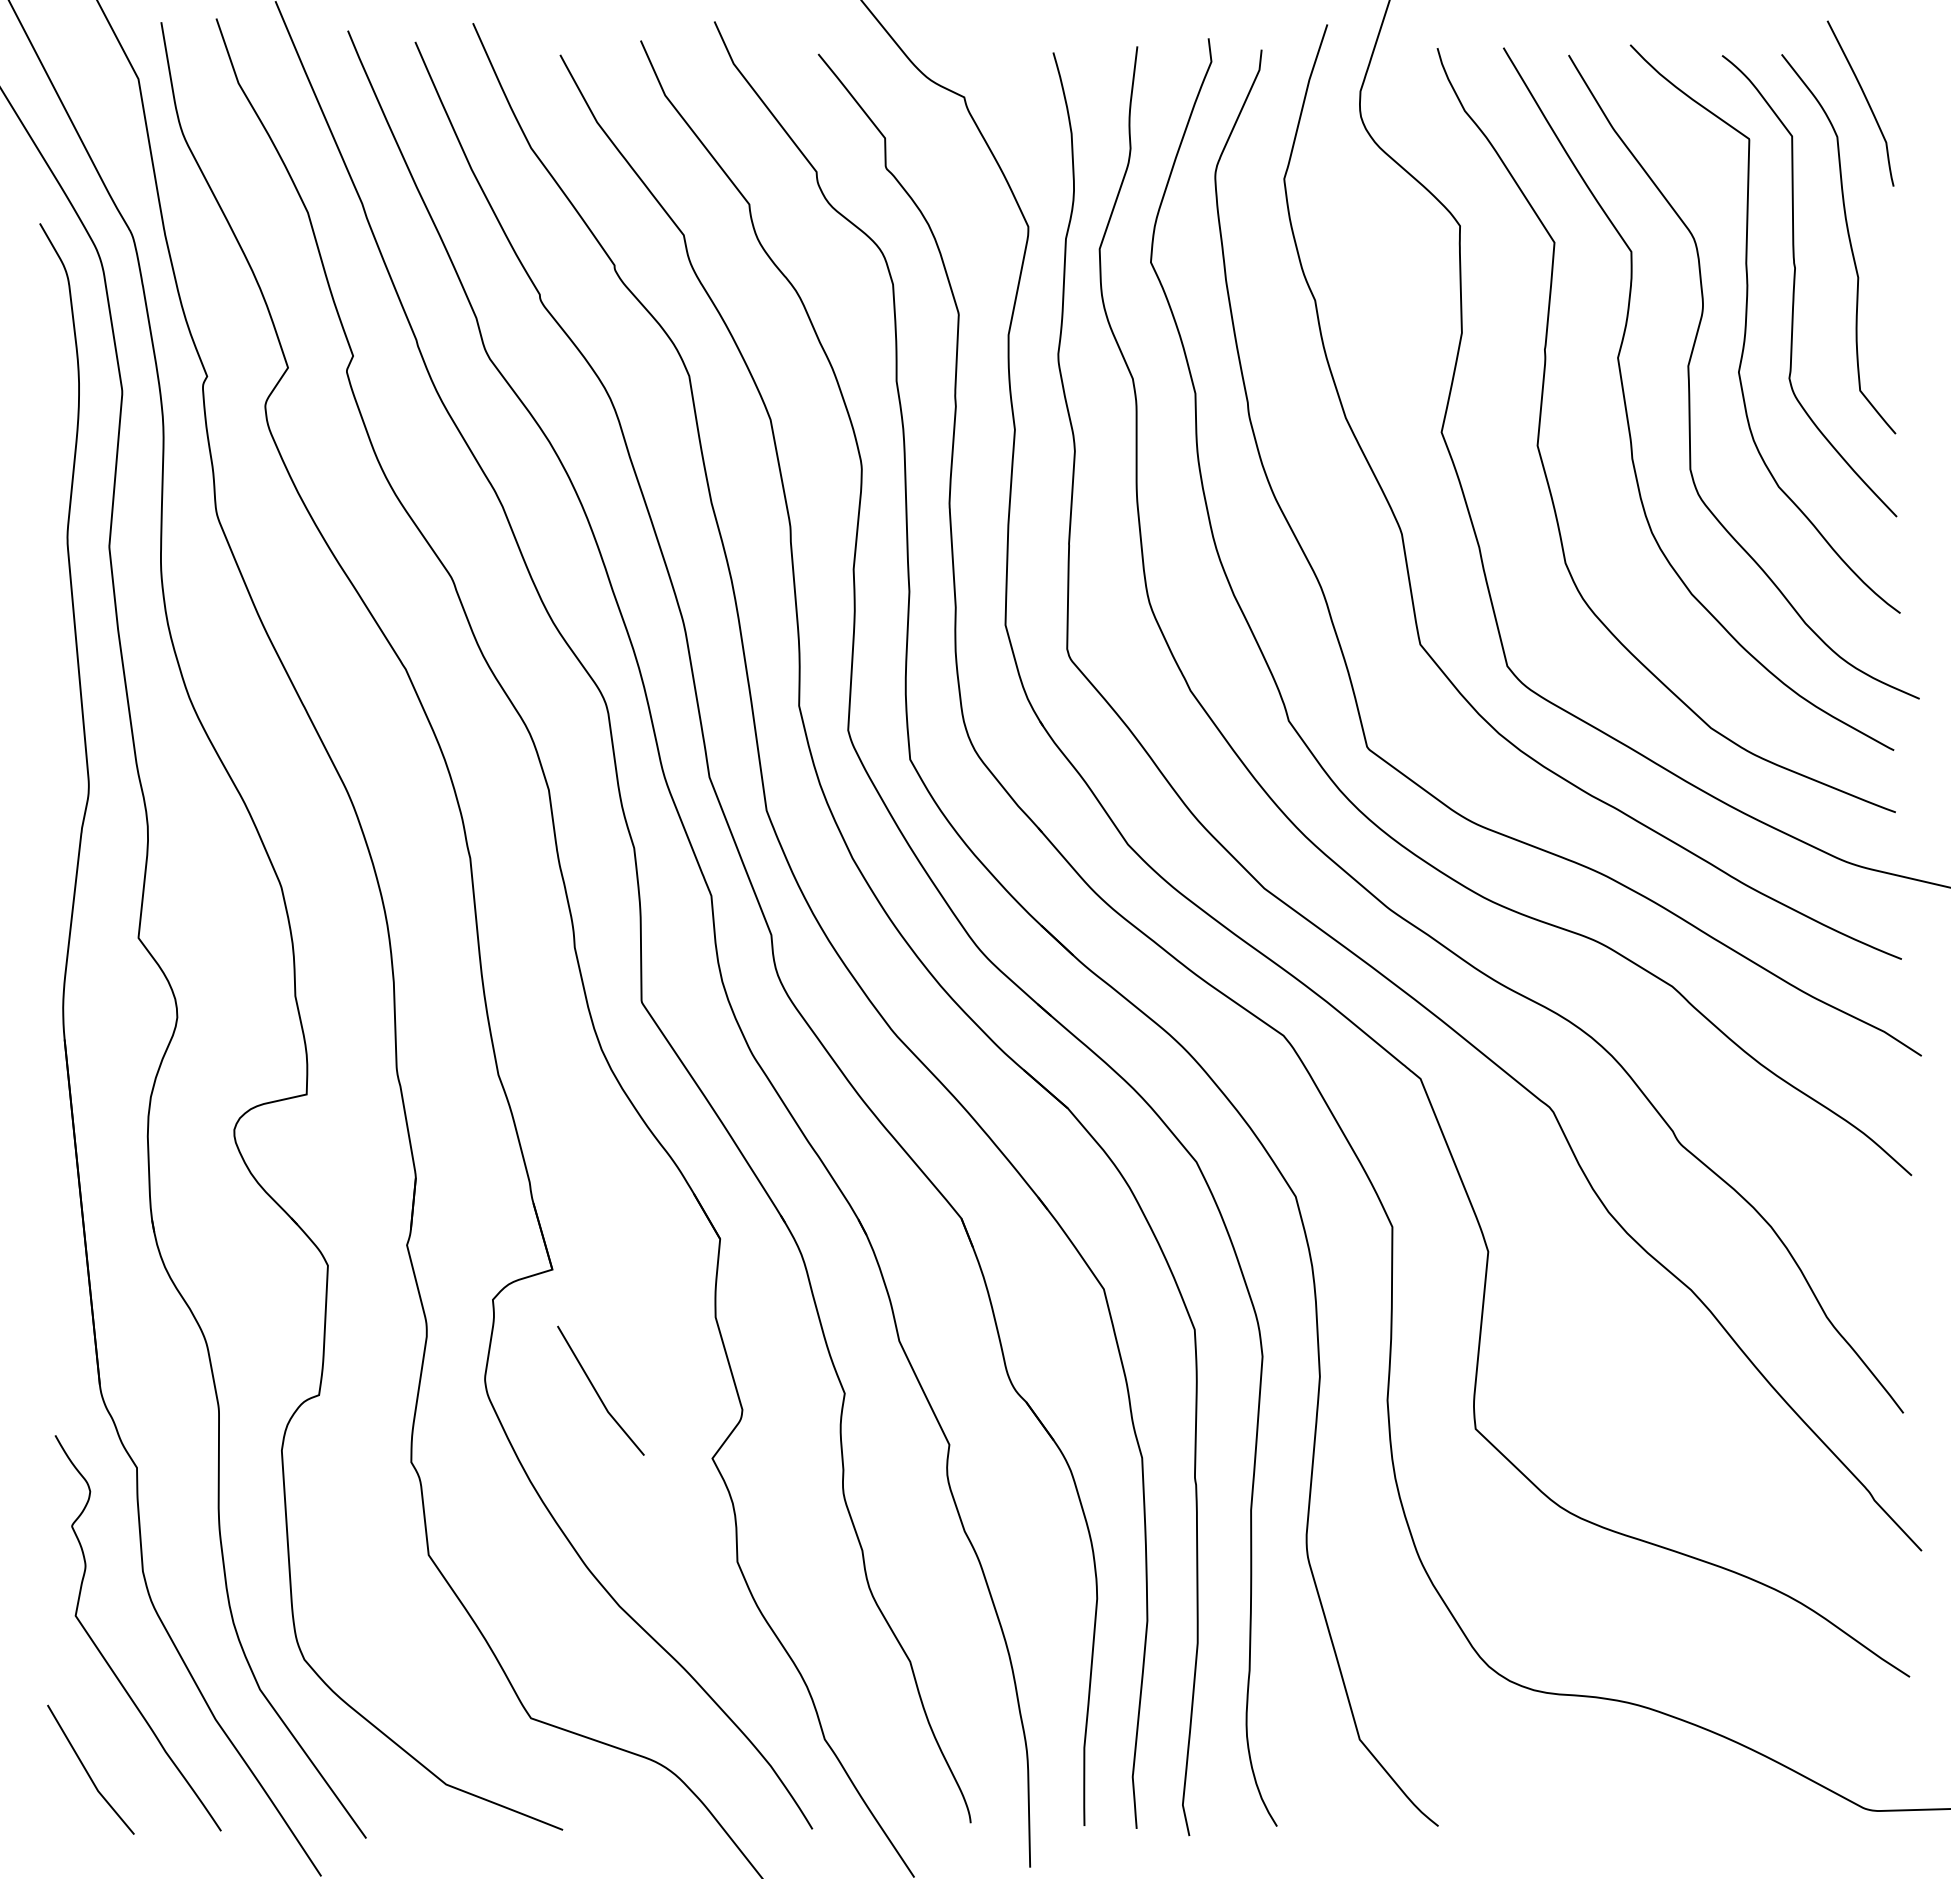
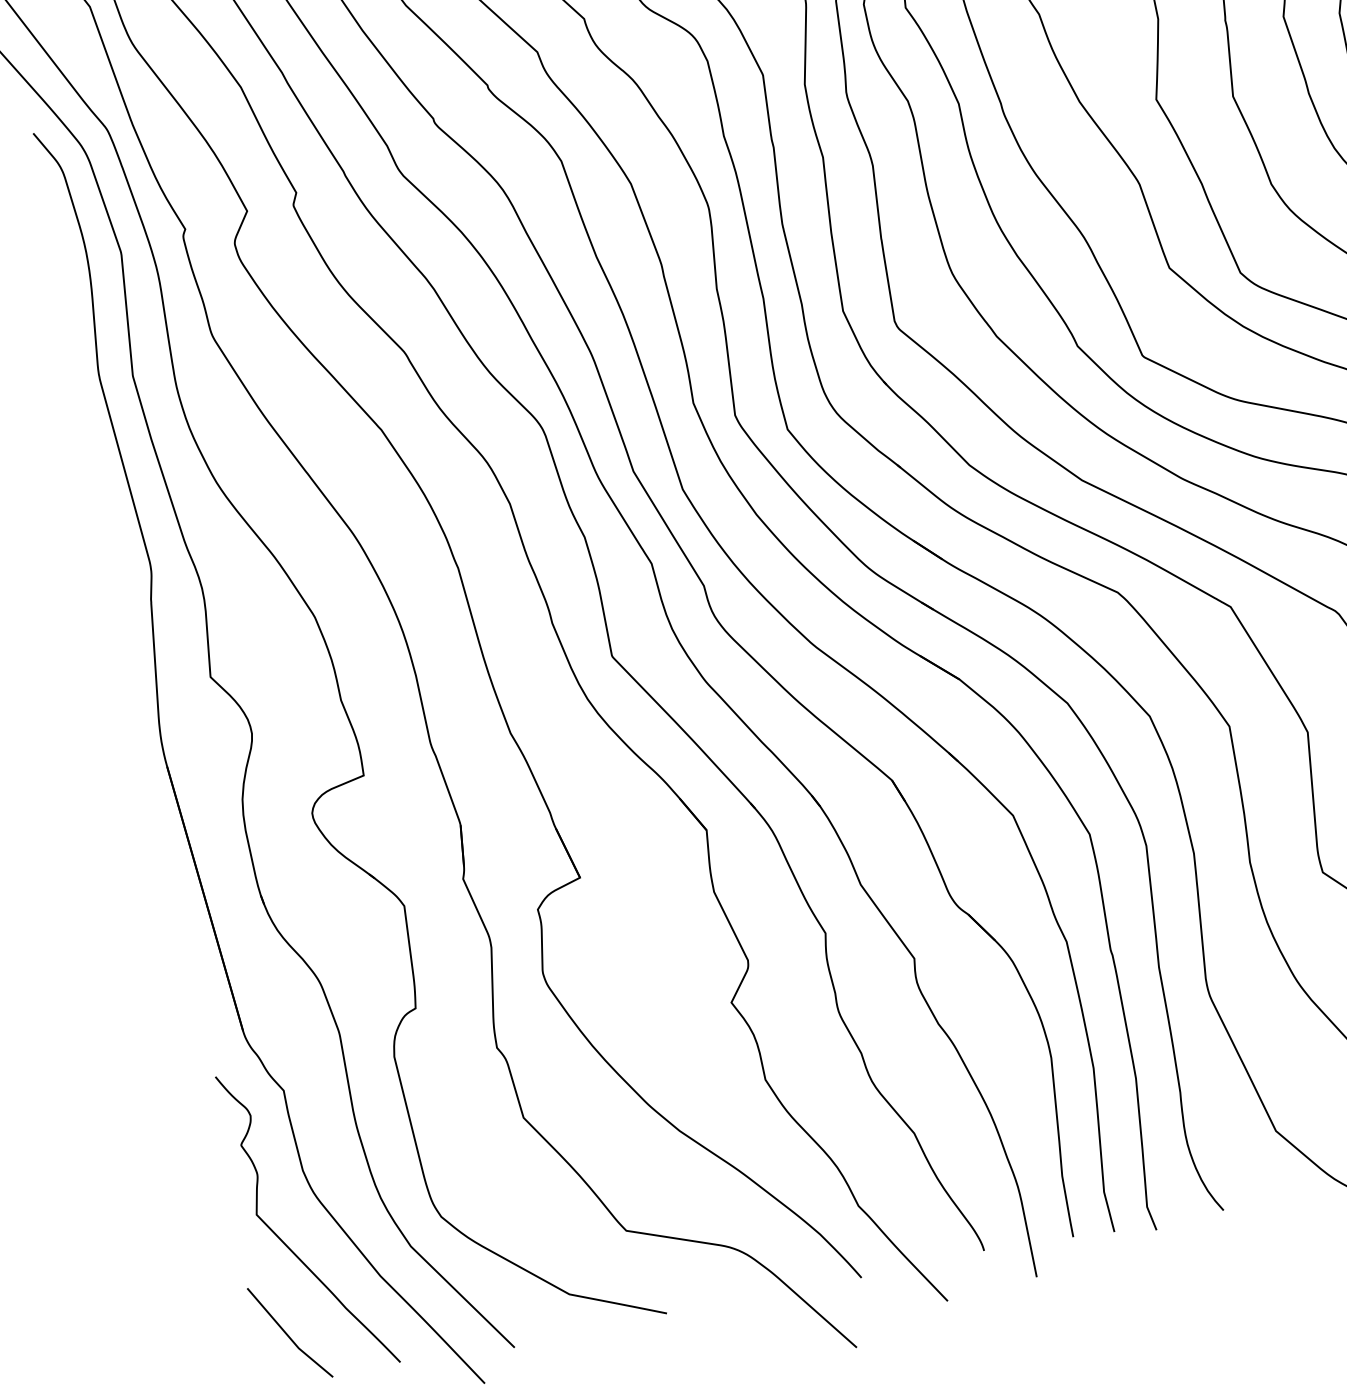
line: (597, 1391) -> (632, 966), removed

